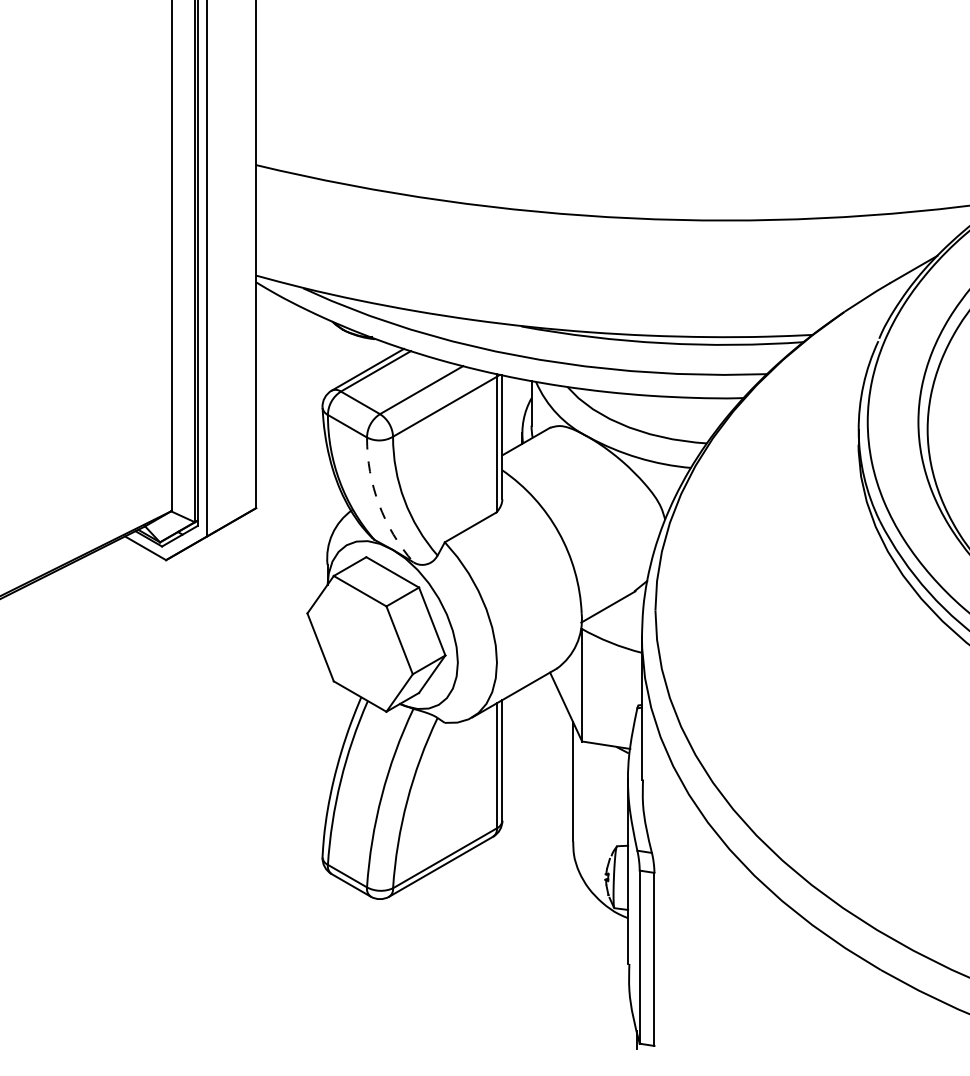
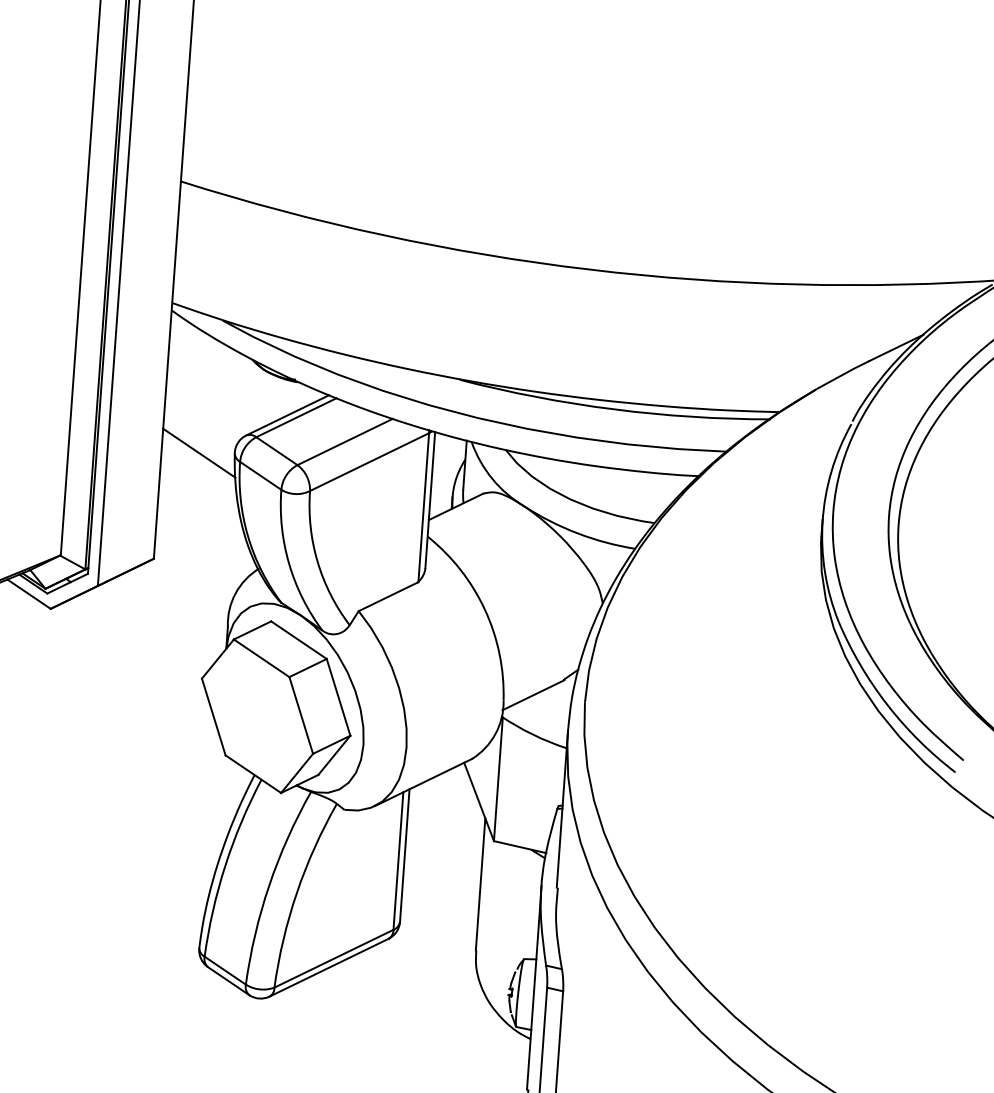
line: (290, 409) -> (199, 452), added
arc: (378, 504) -> (288, 564), dashed -> solid

